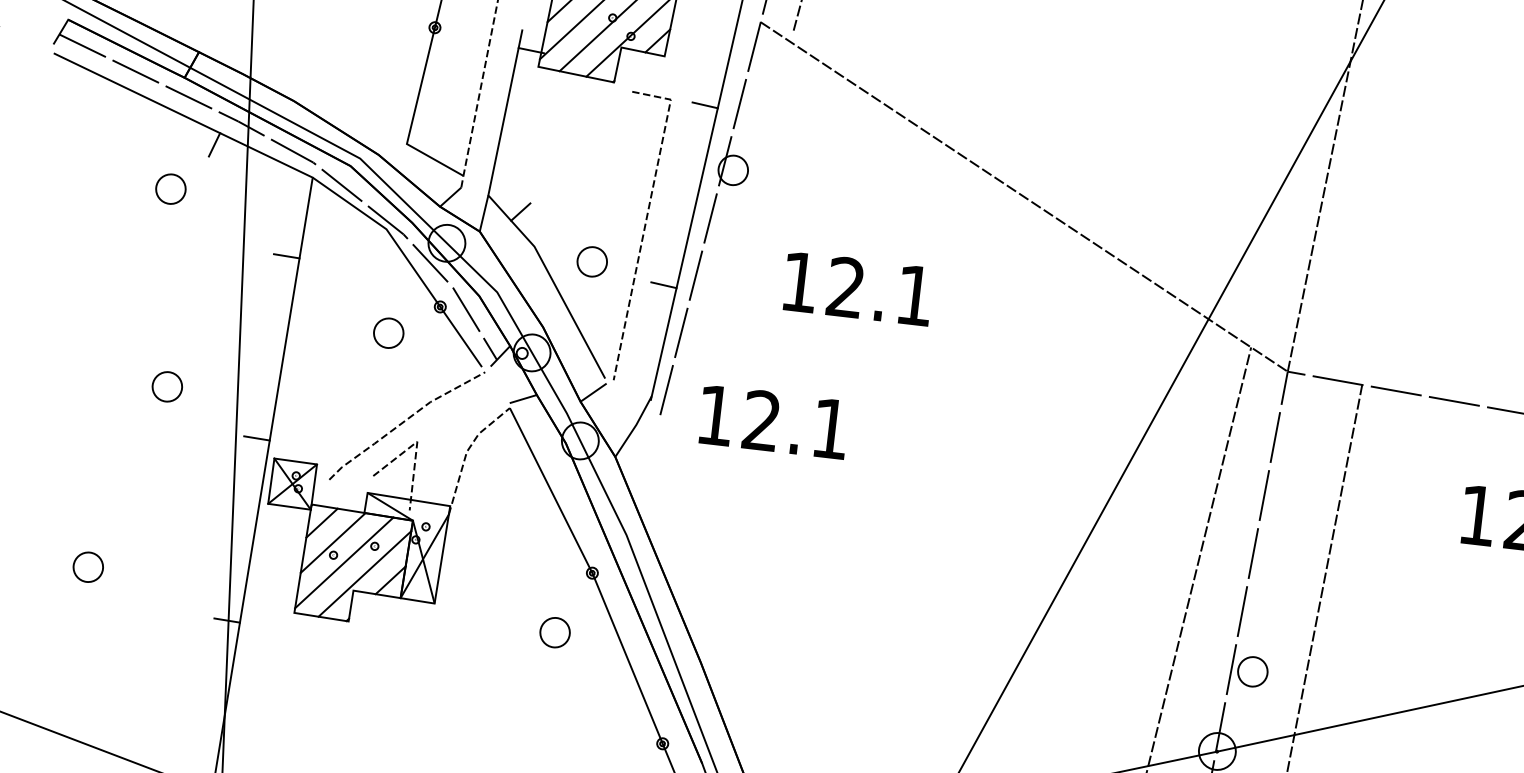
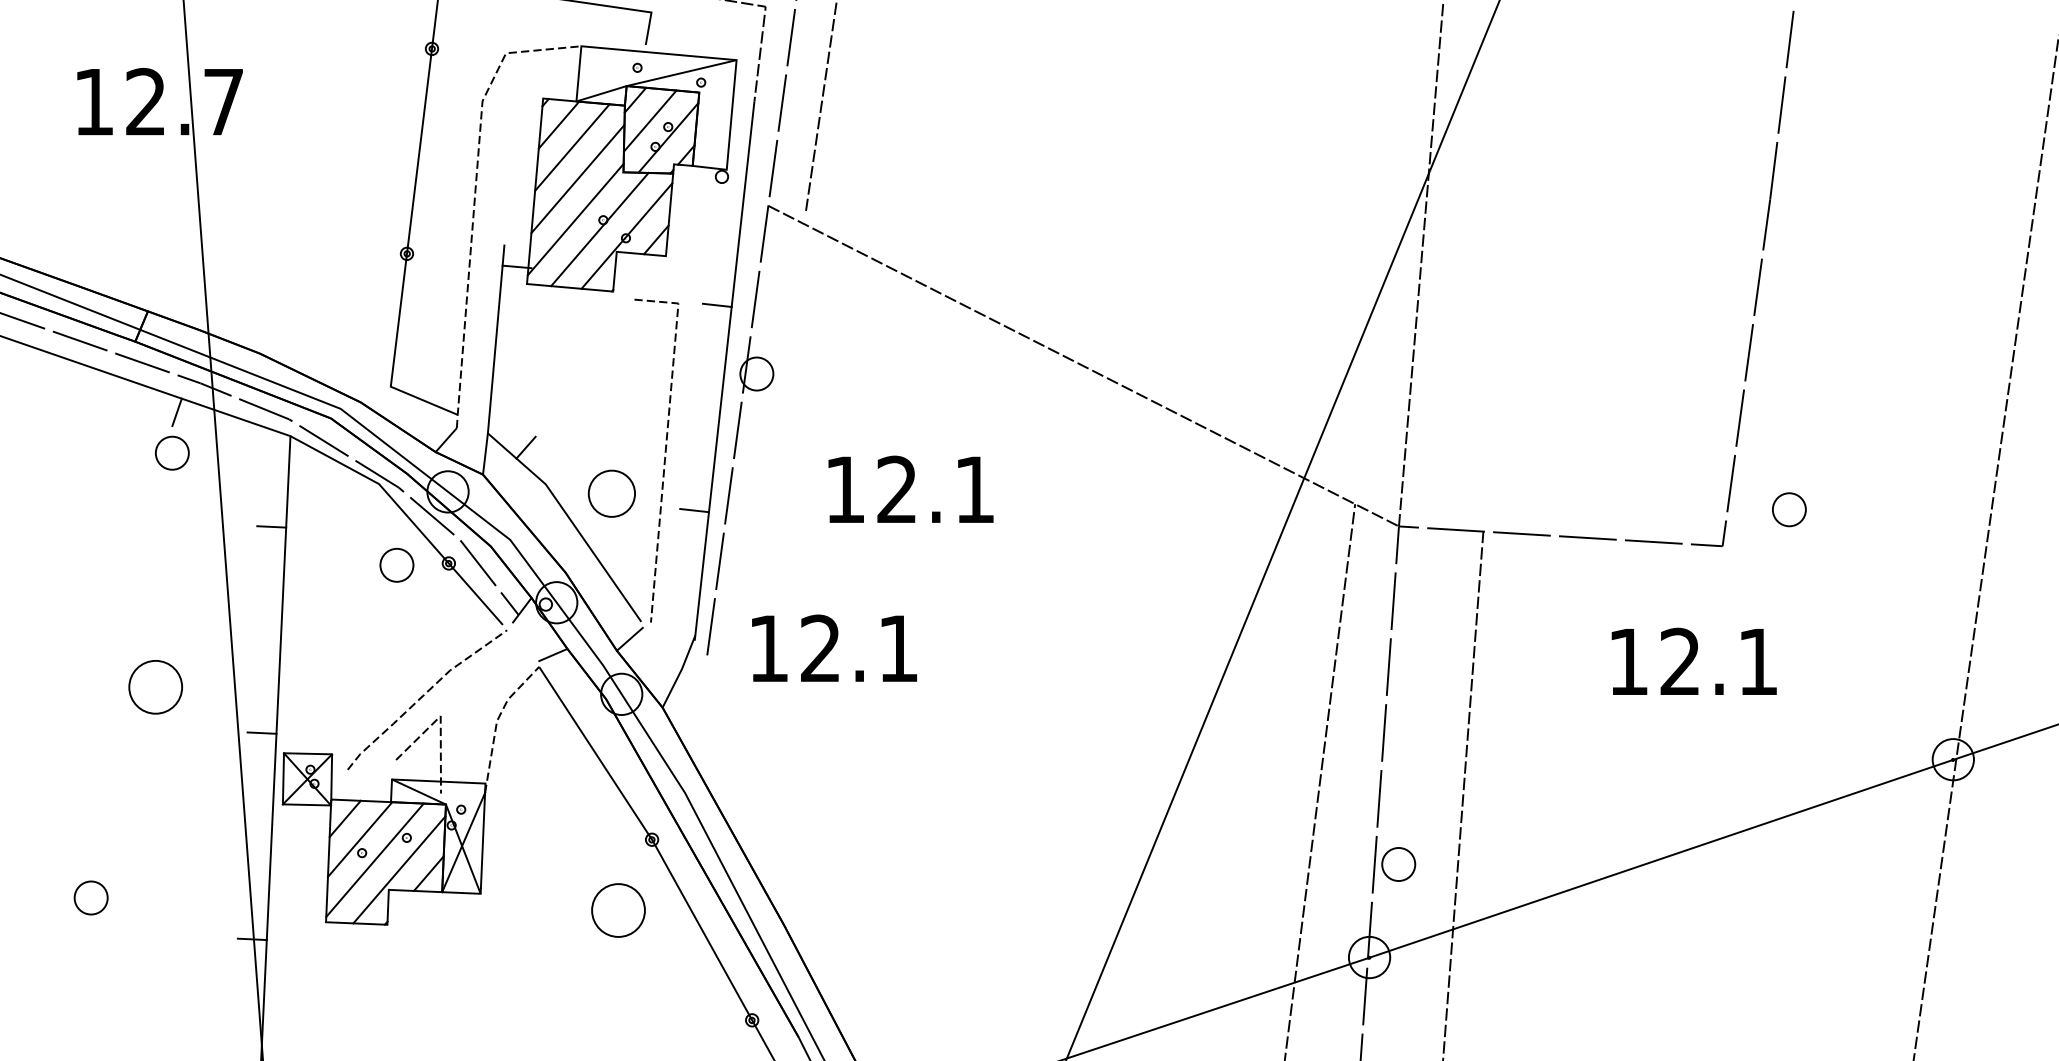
part: (171, 188) -> (172, 452), moved
part: (591, 261) -> (611, 493), size x1.4
part: (388, 332) -> (396, 564), moved
part: (167, 386) -> (155, 687), size x1.6
part: (554, 632) -> (617, 910), size x1.6

